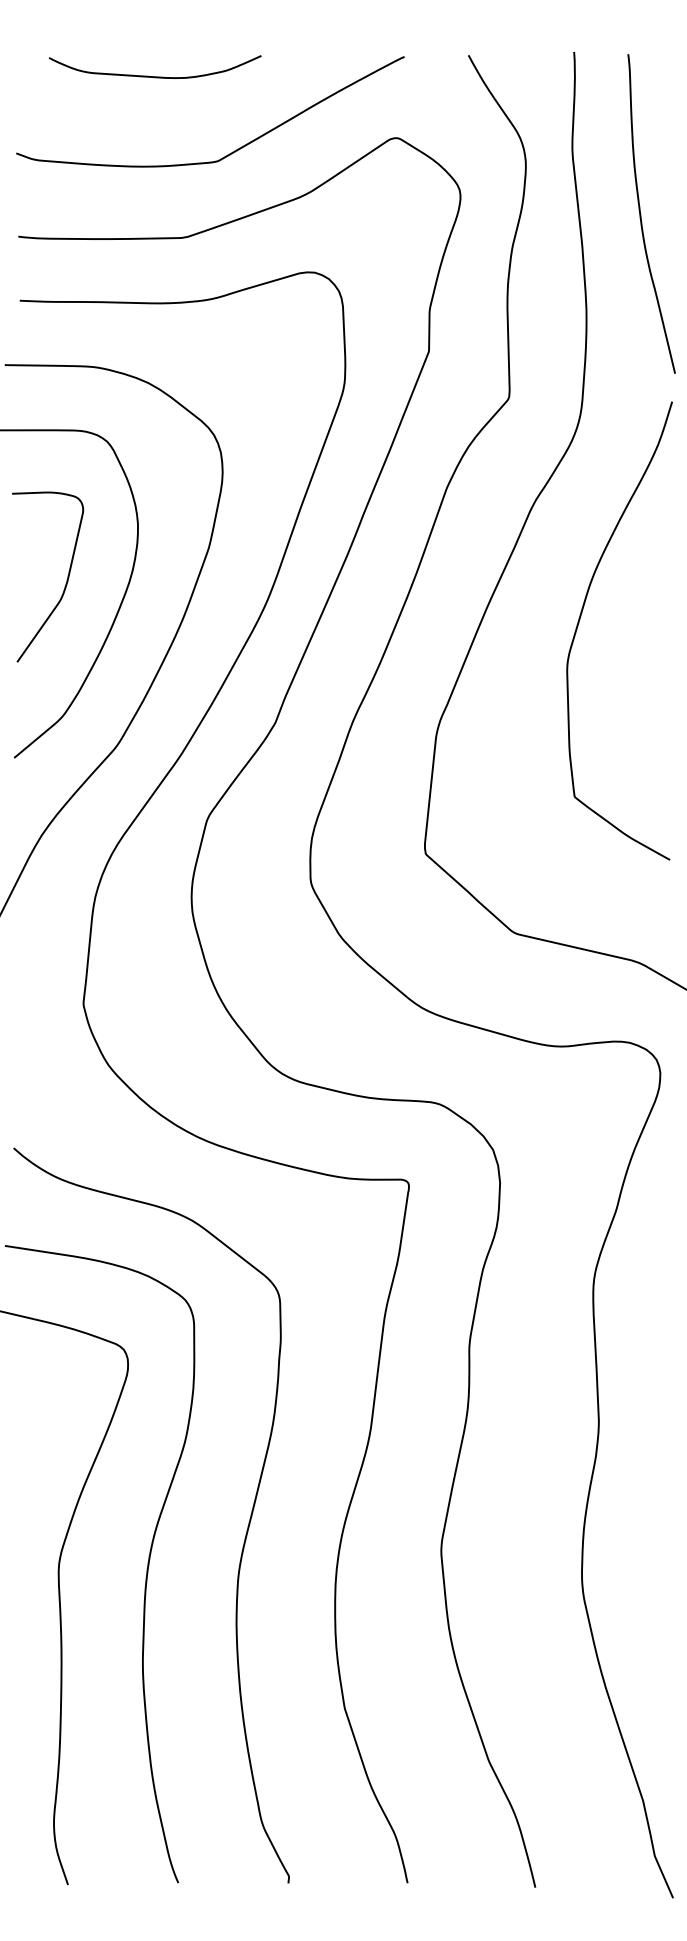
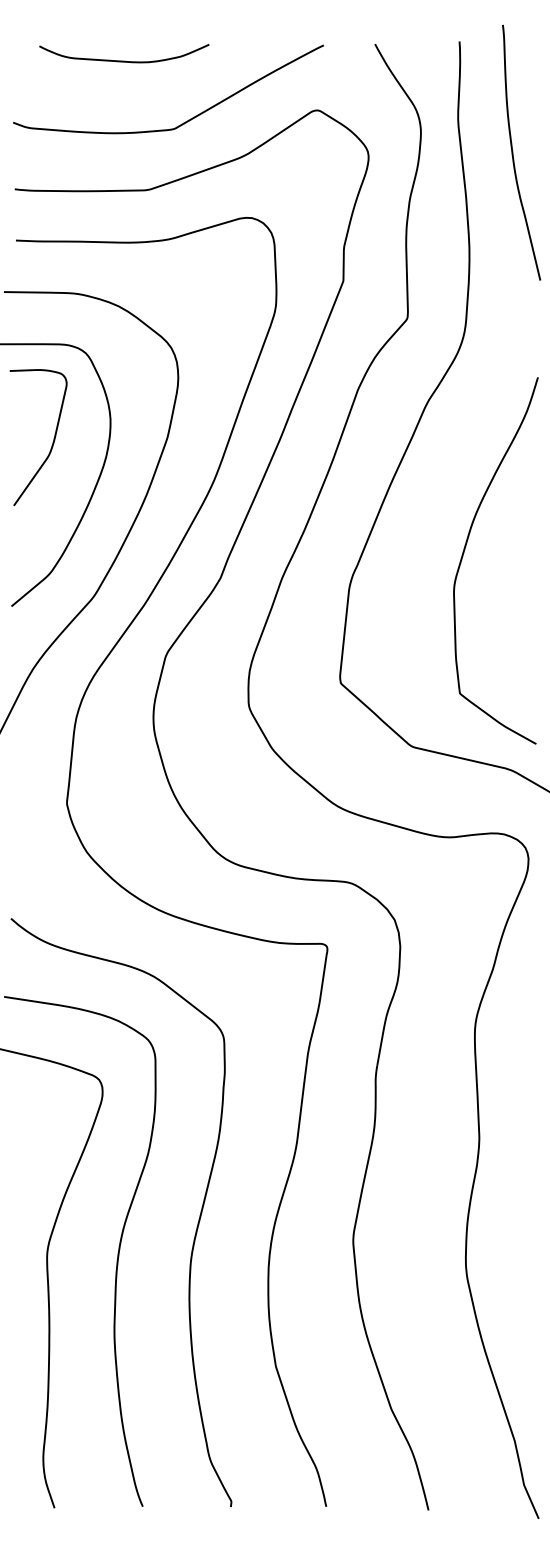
curve: (641, 214) -> (513, 153), moved
curve: (66, 579) -> (53, 439), moved
curve: (581, 616) -> (465, 549), moved

